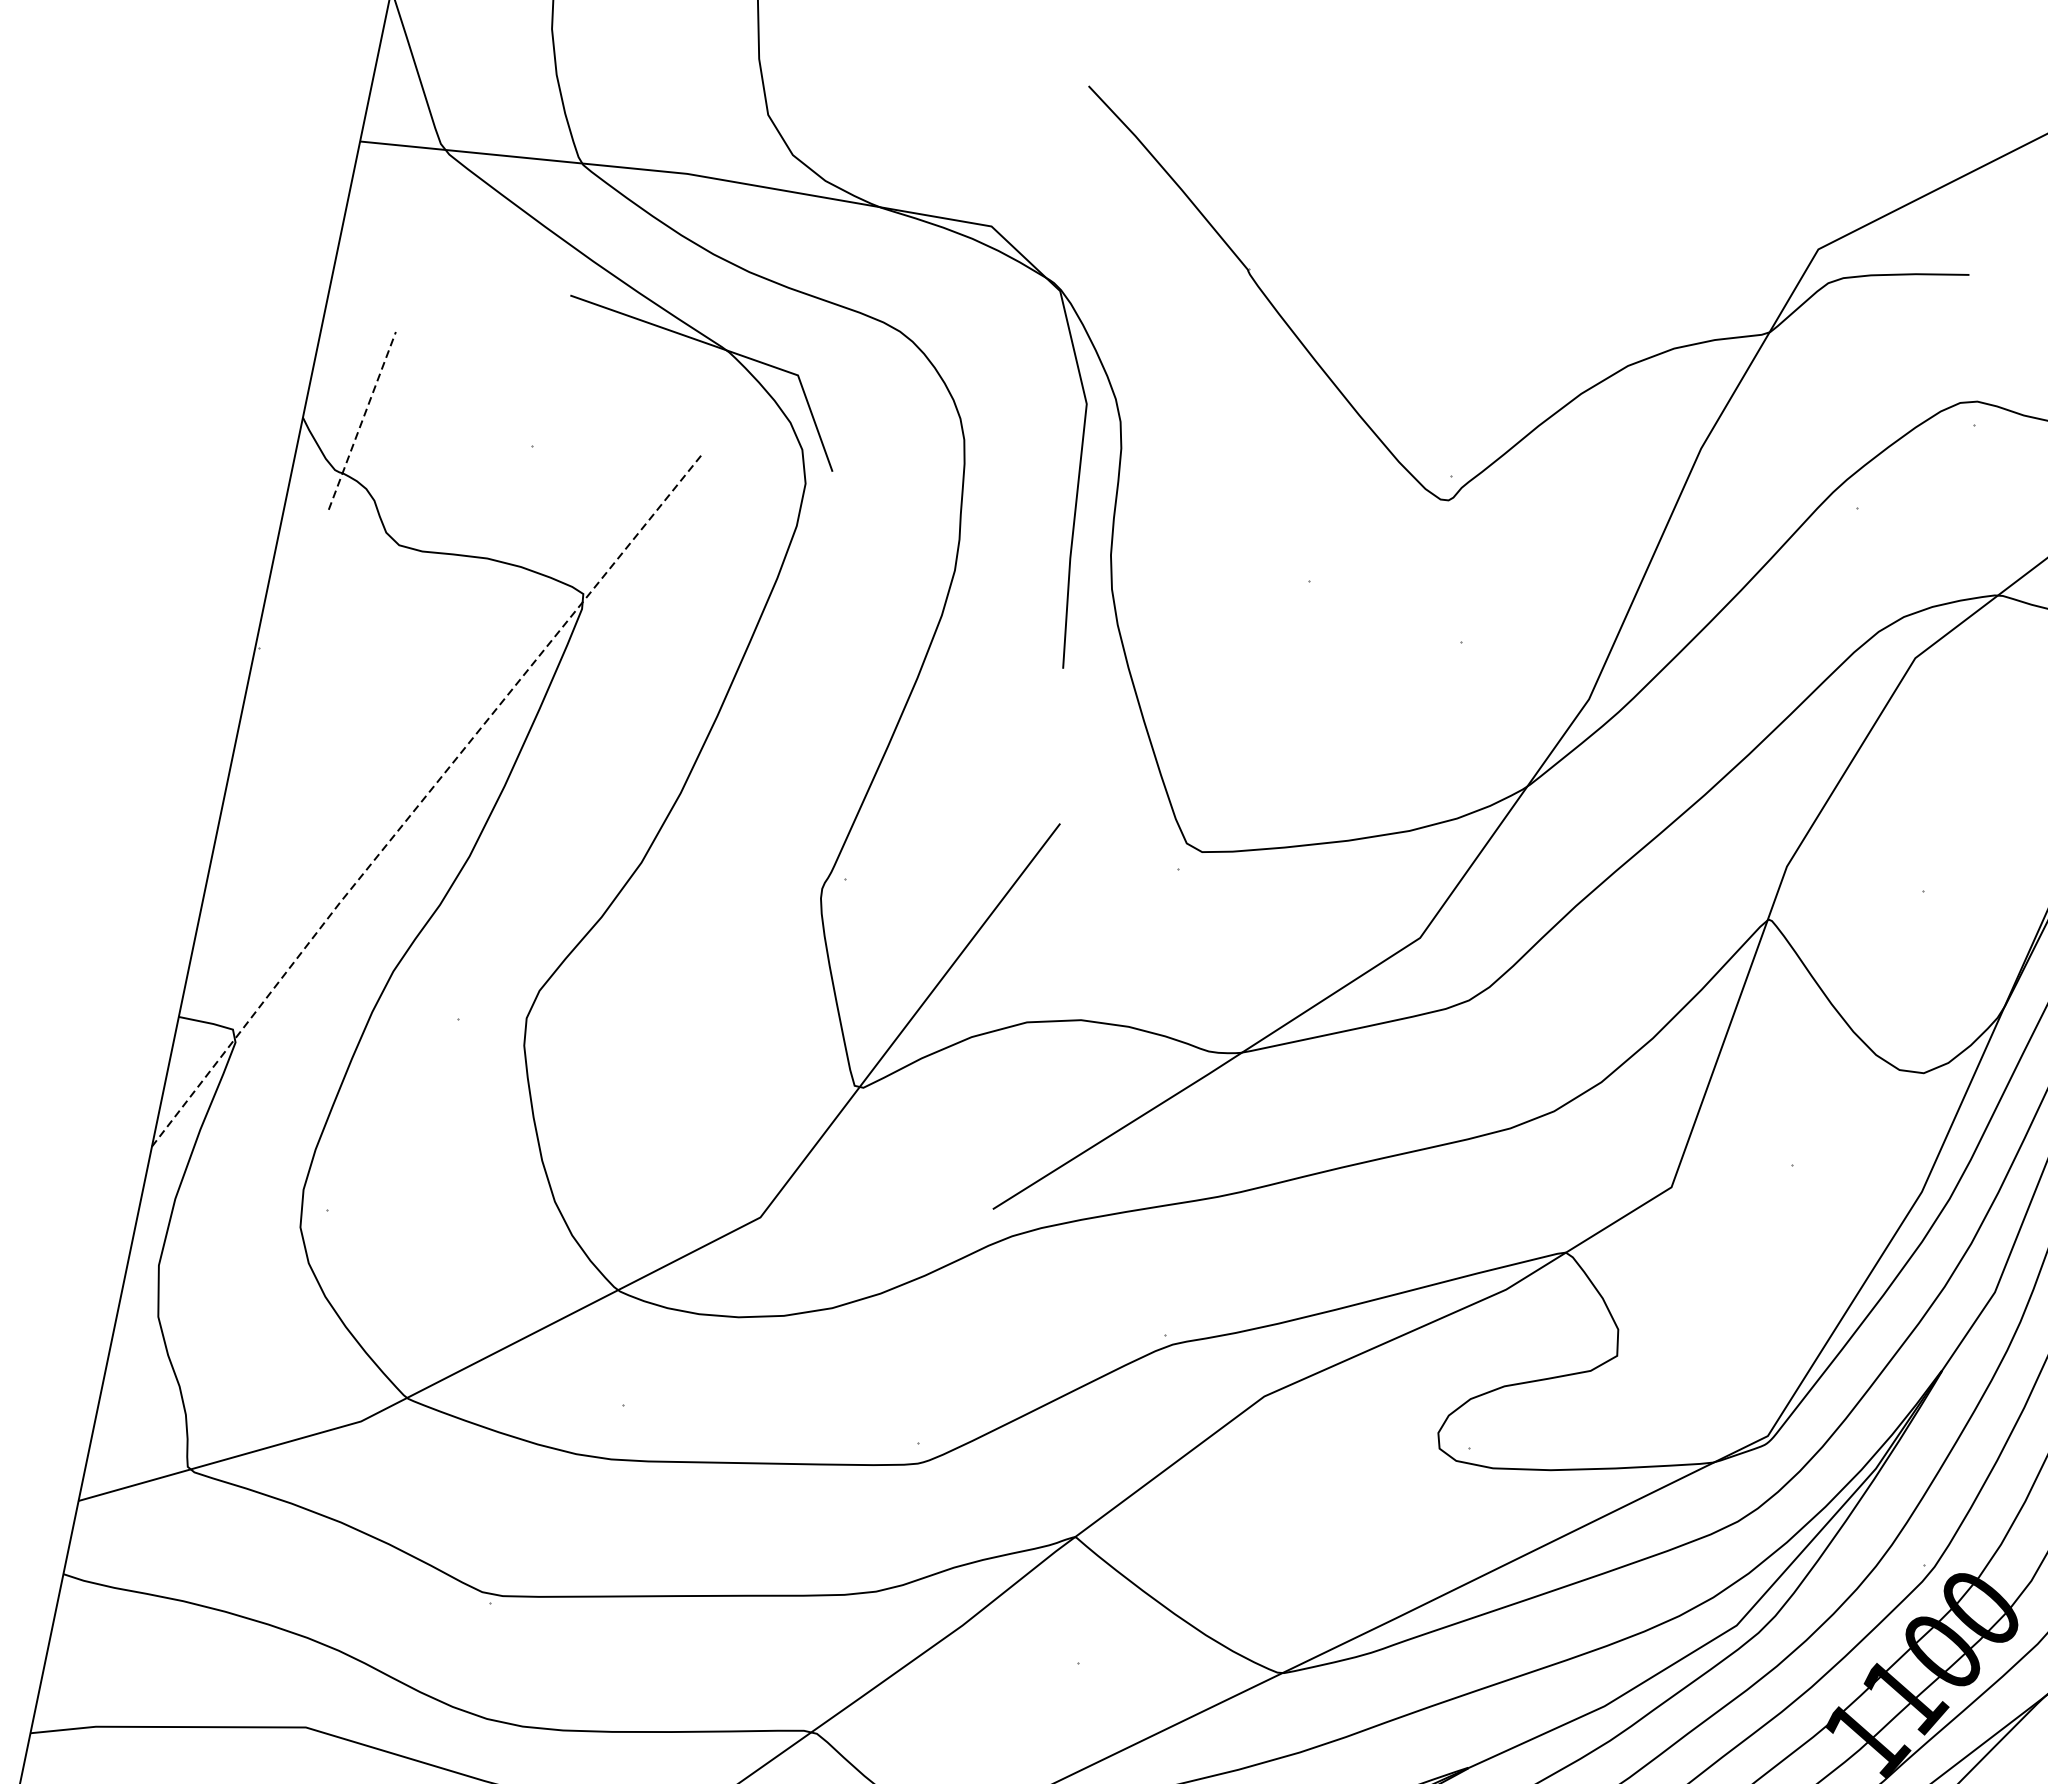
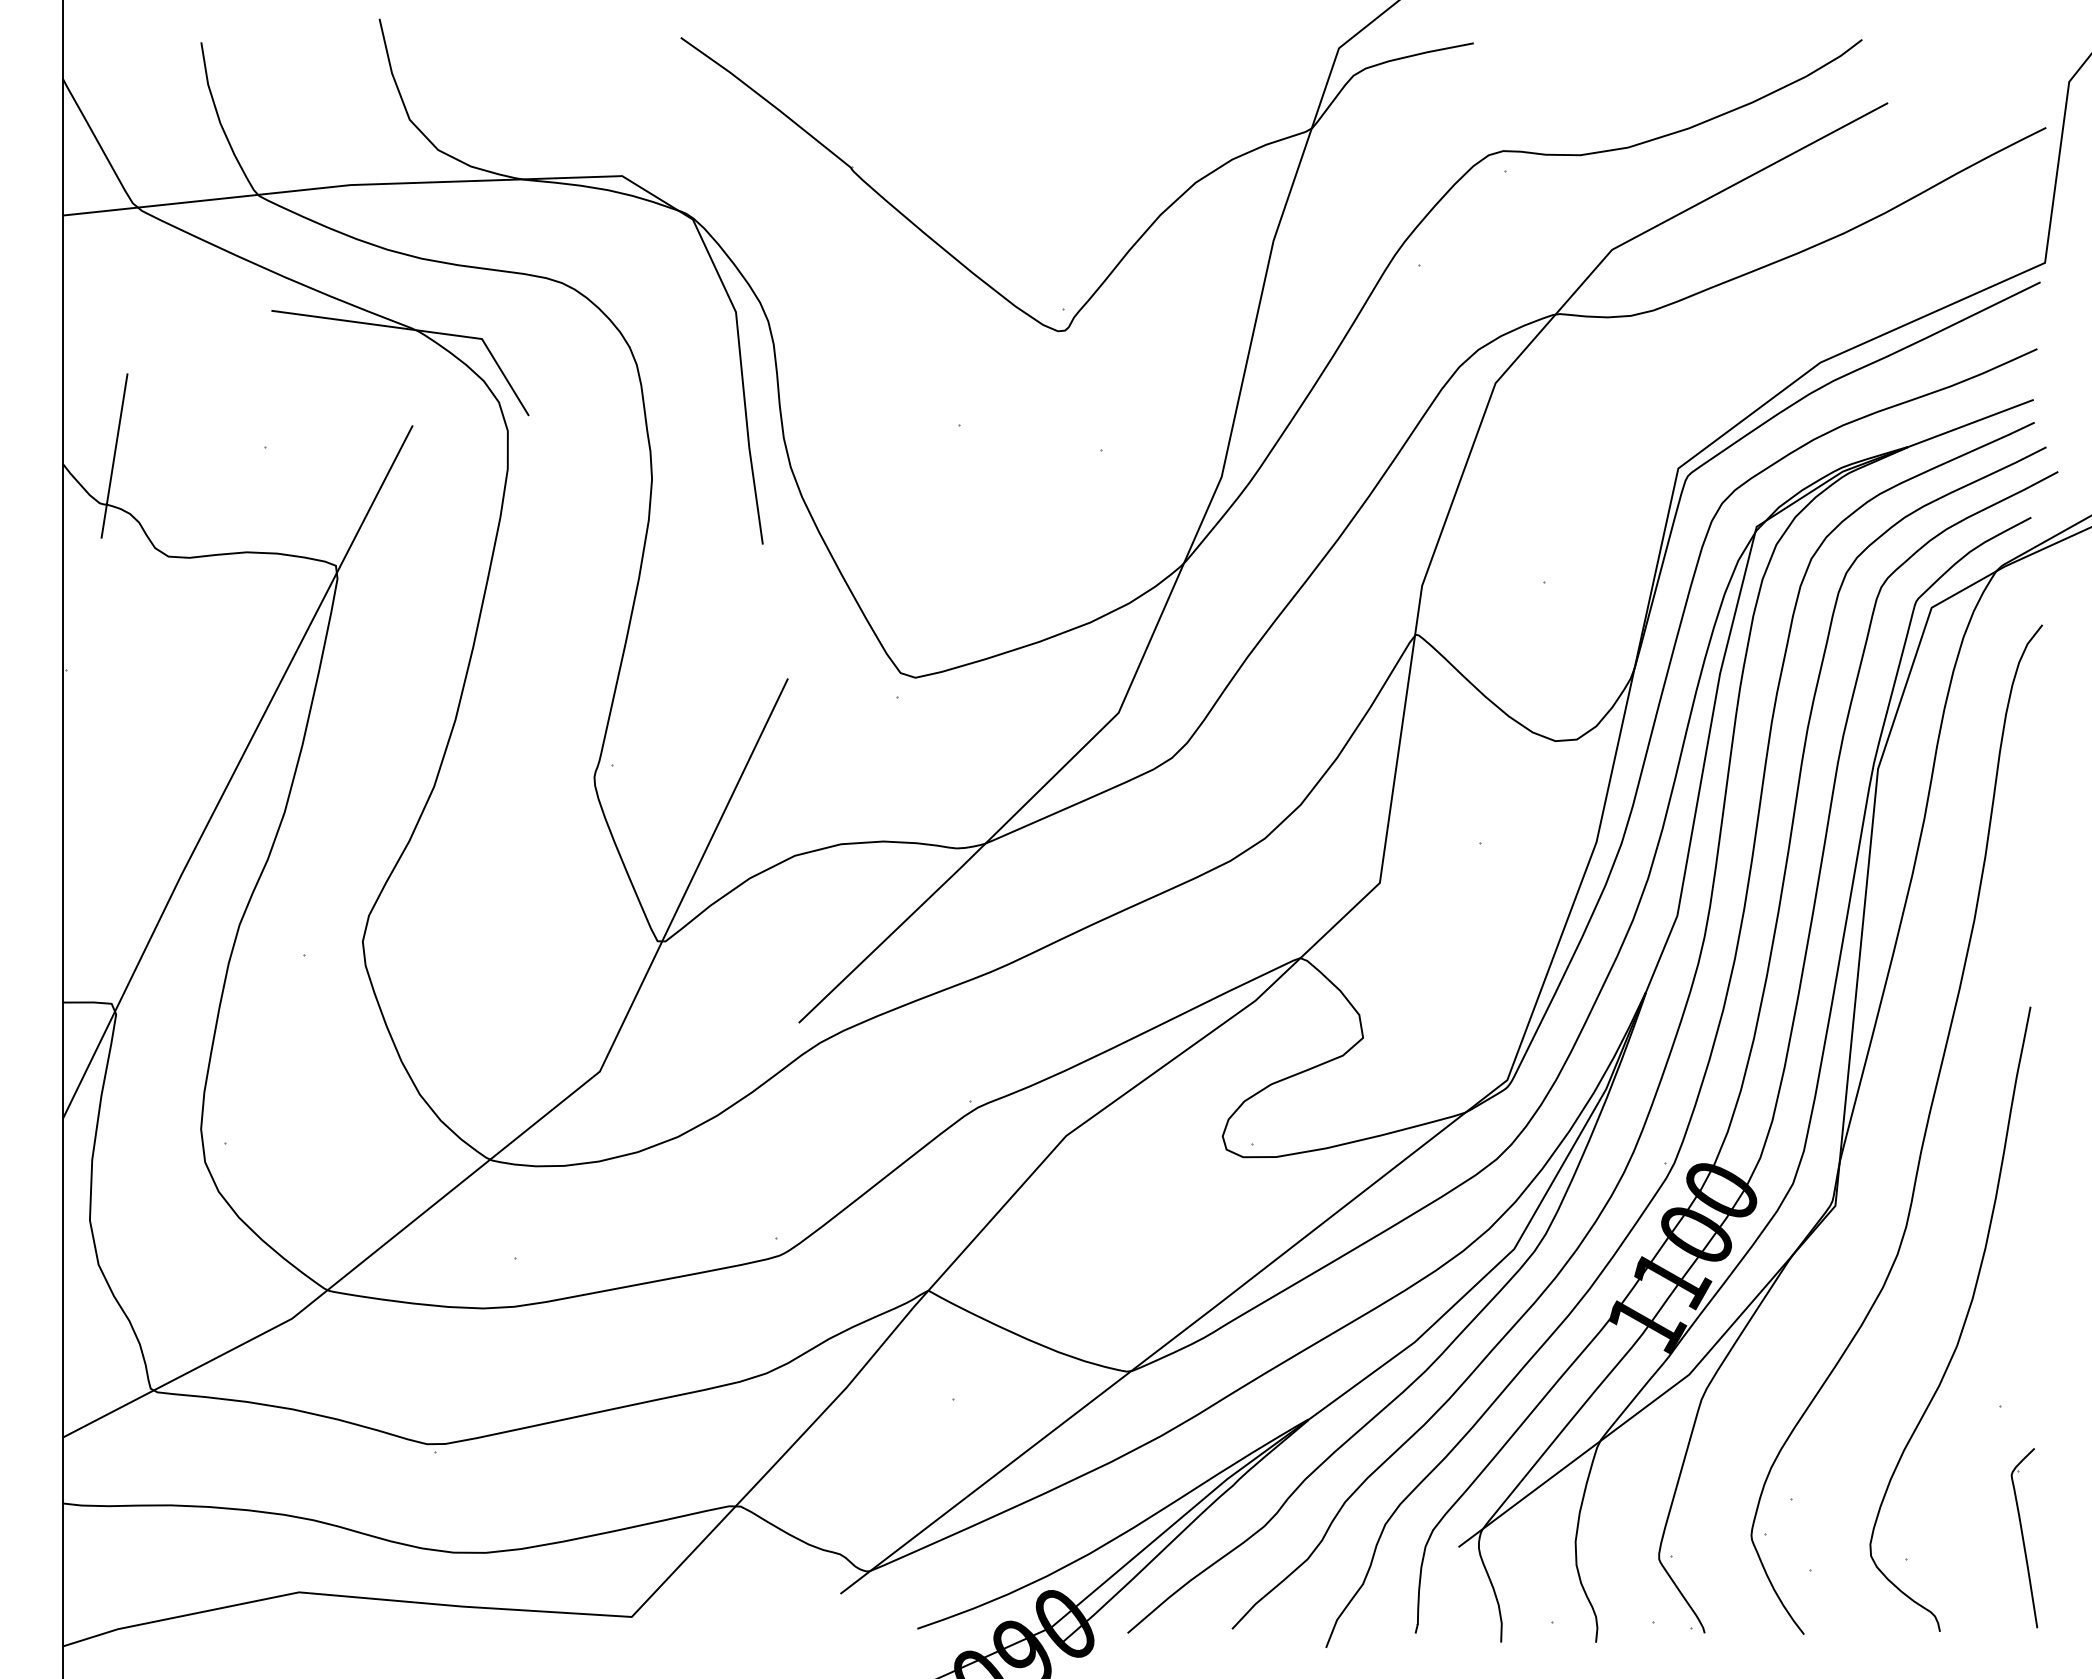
line: (362, 421) -> (114, 456), dashed -> solid
line: (424, 798) -> (235, 770), dashed -> solid

